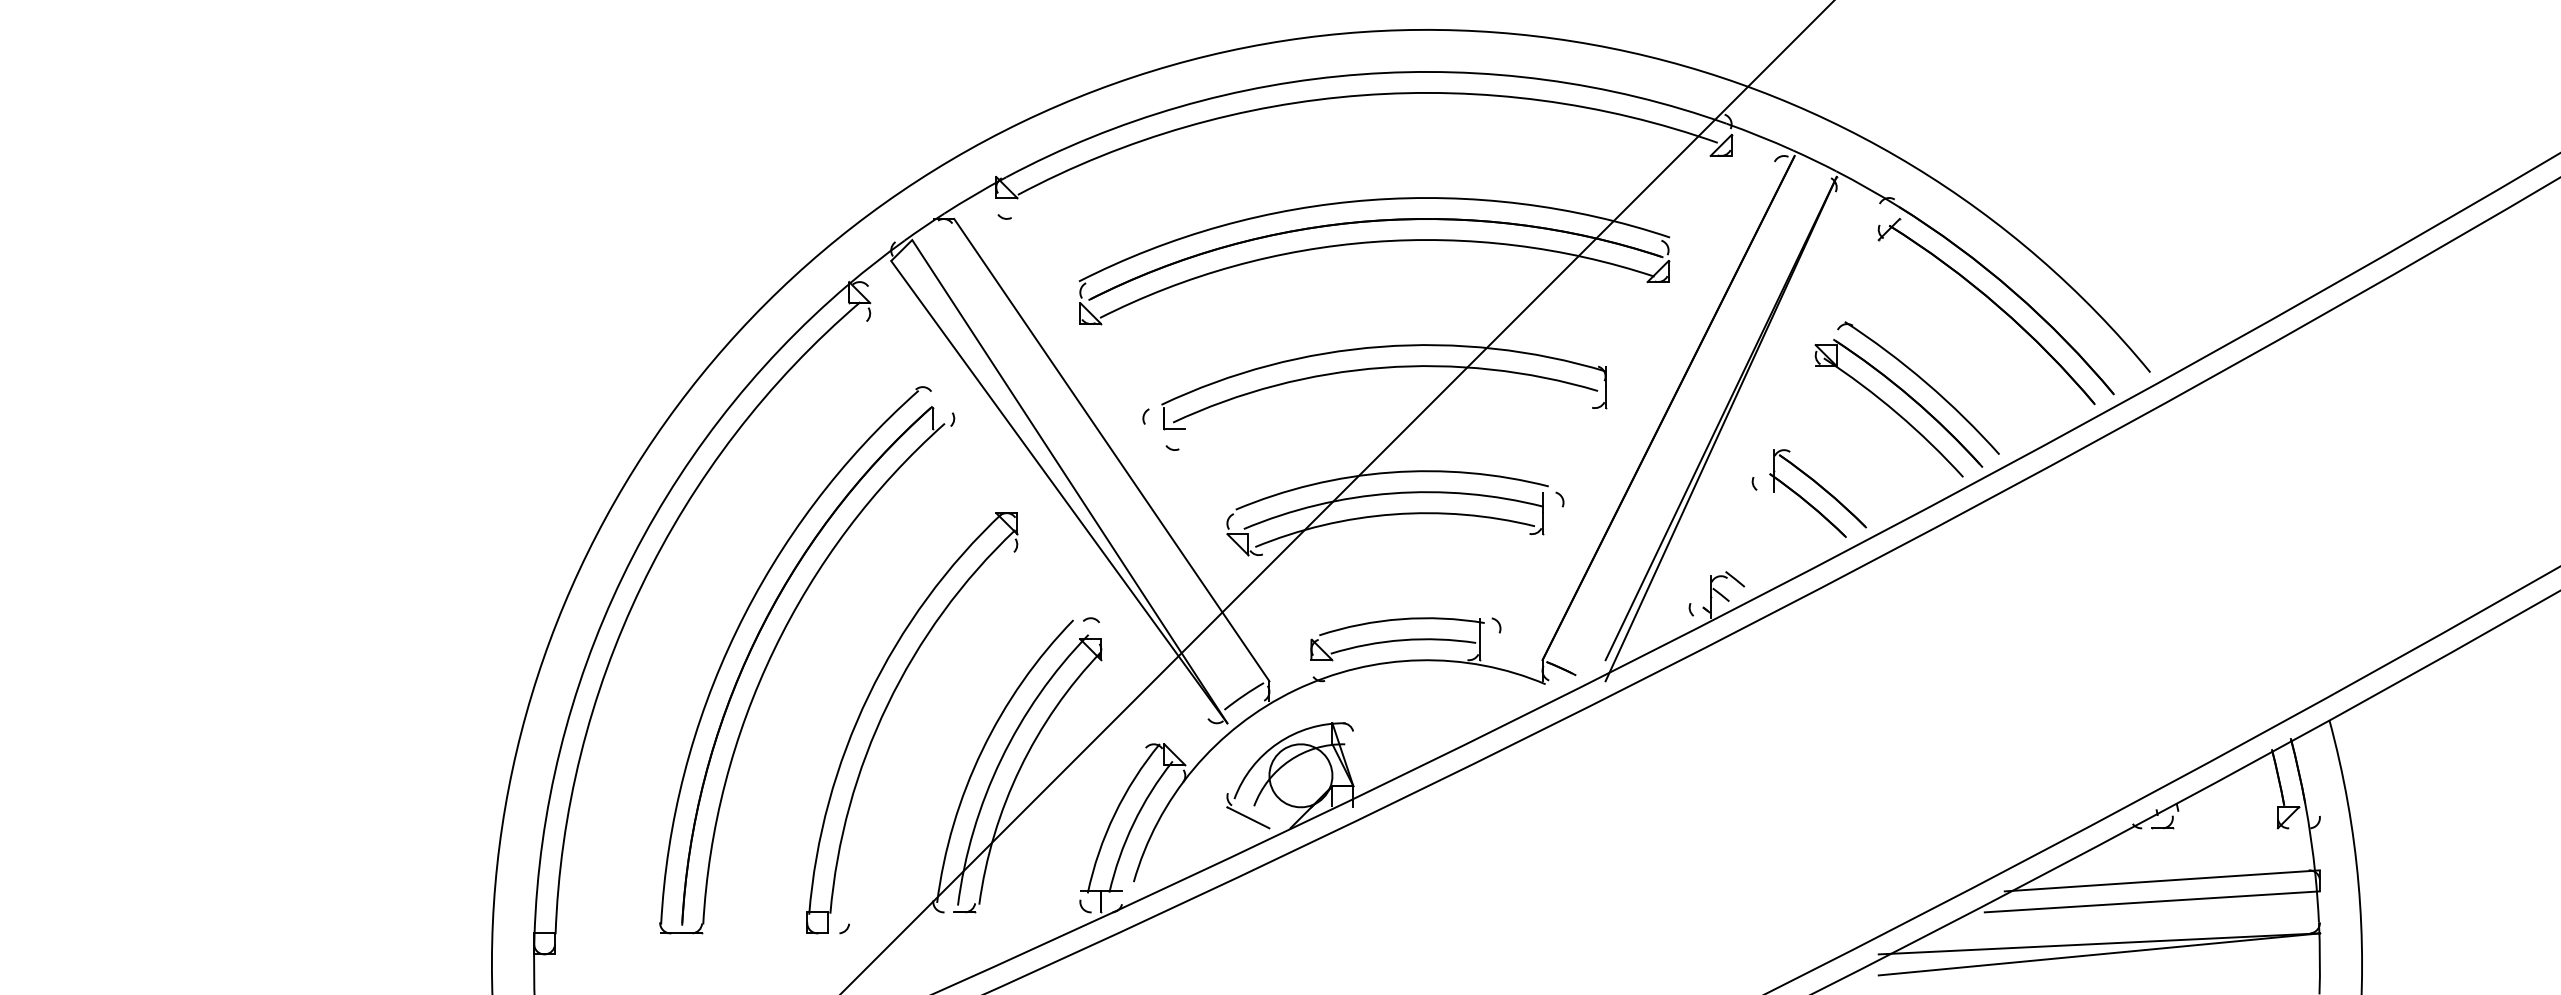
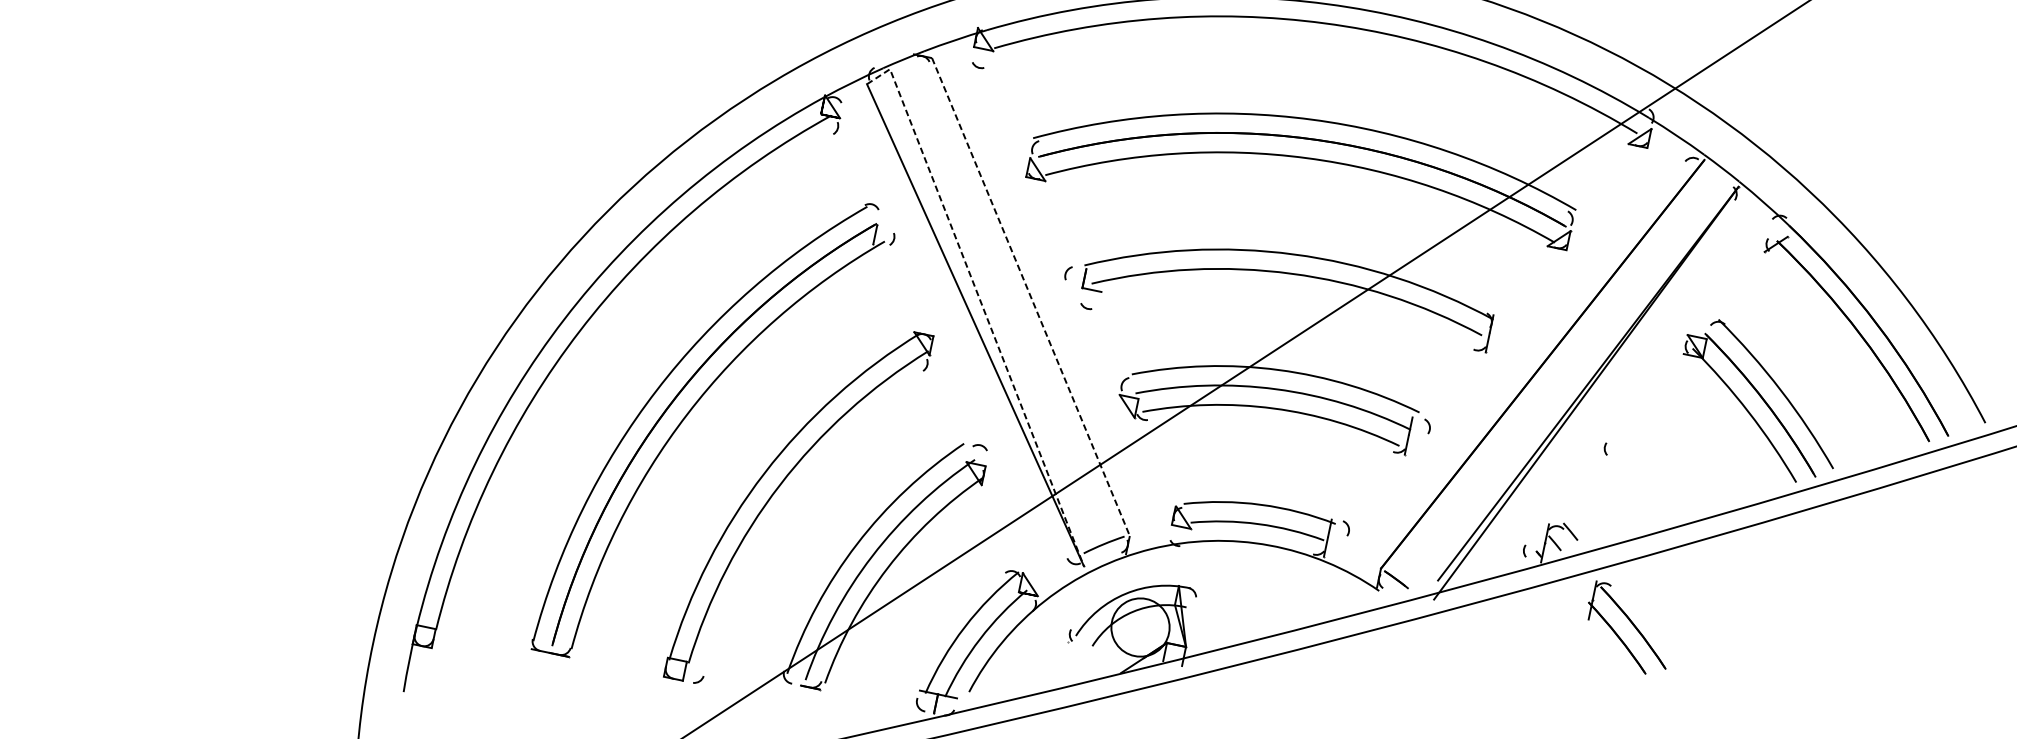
line: (1111, 450) -> (1030, 297), solid -> dashed
line: (1061, 468) -> (981, 304), solid -> dashed
part: (1818, 493) -> (1628, 629), moved
line: (1248, 817) -> (1085, 655), removed

